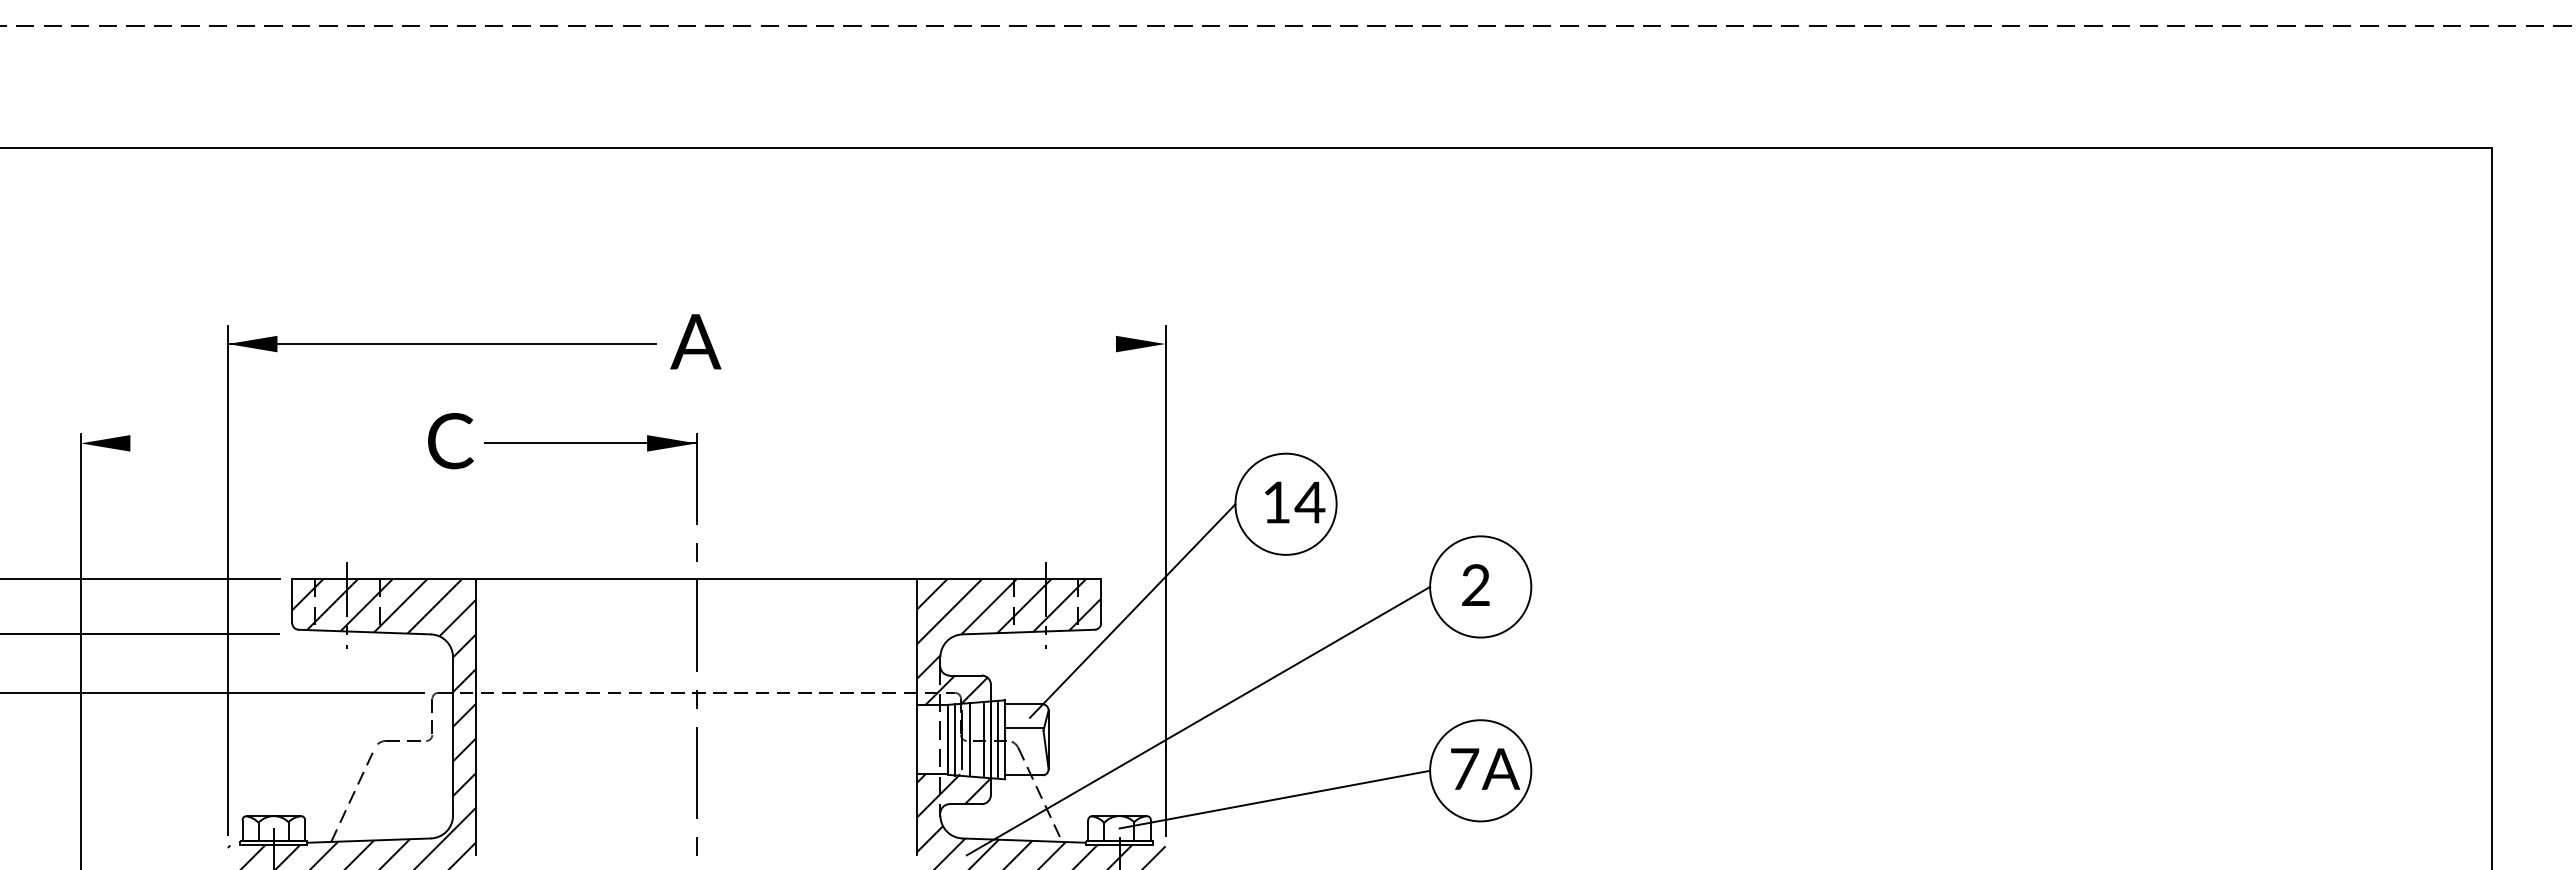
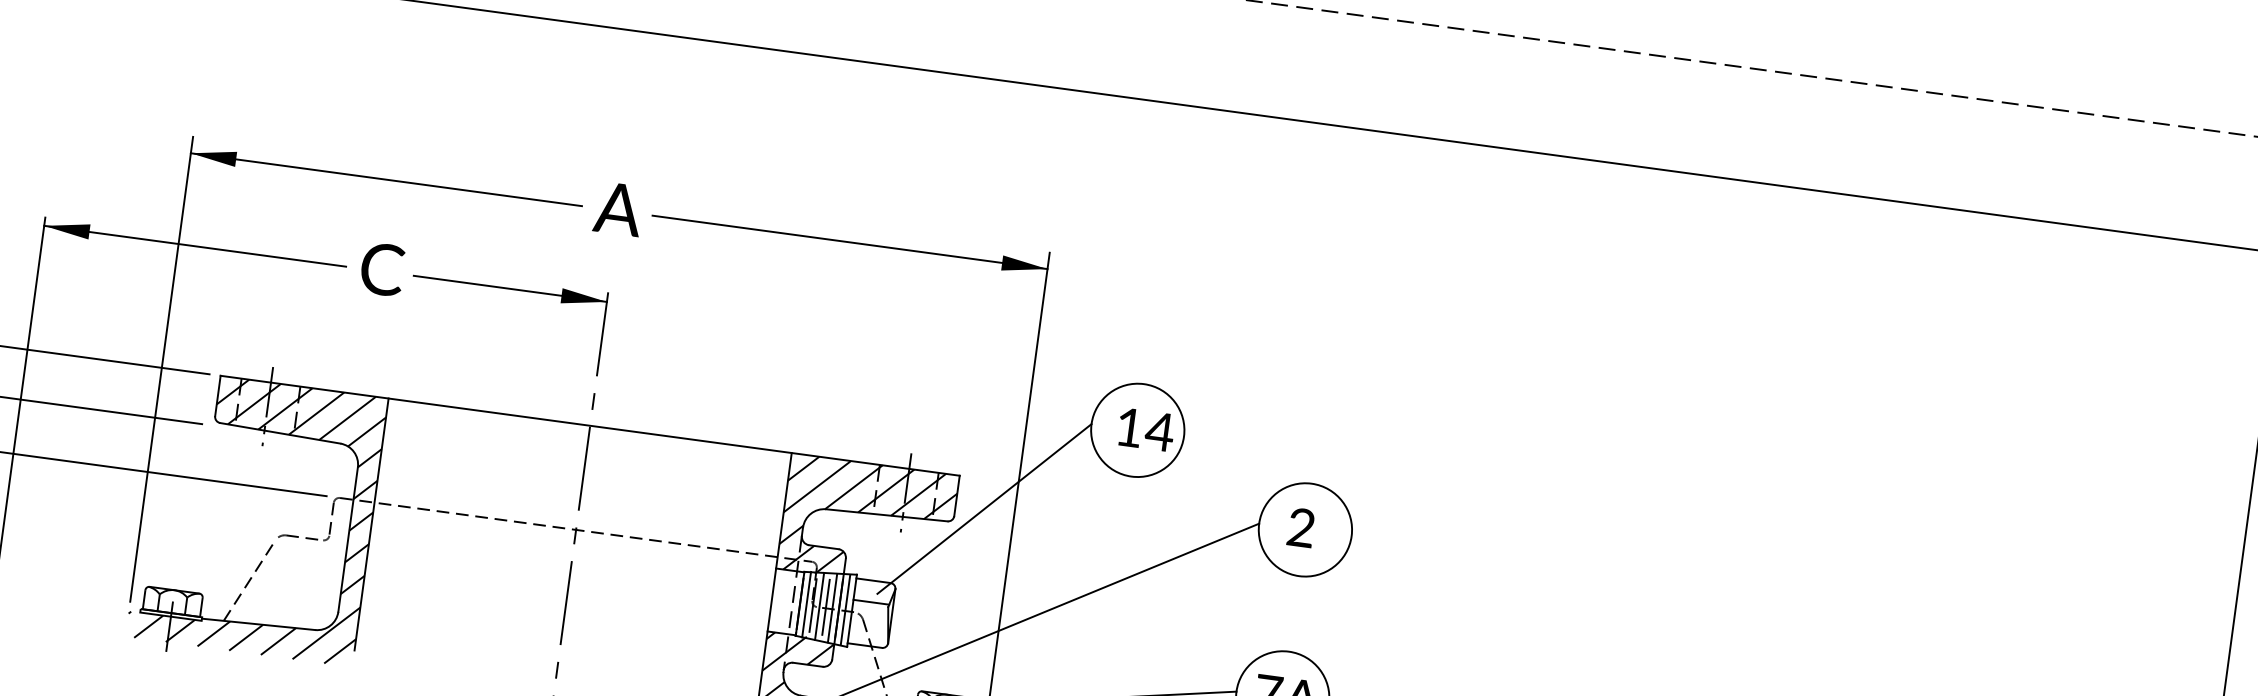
line: (949, 344) -> (850, 242), added
line: (245, 443) -> (194, 246), added
line: (976, 739) -> (825, 607), added

